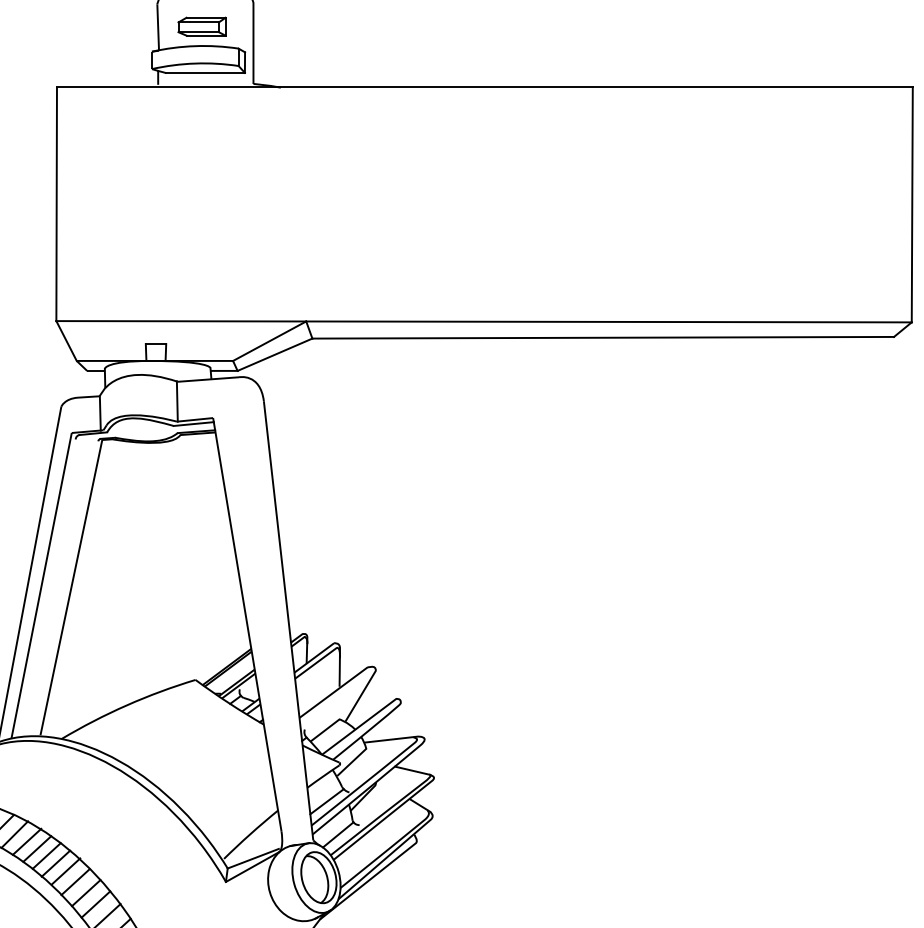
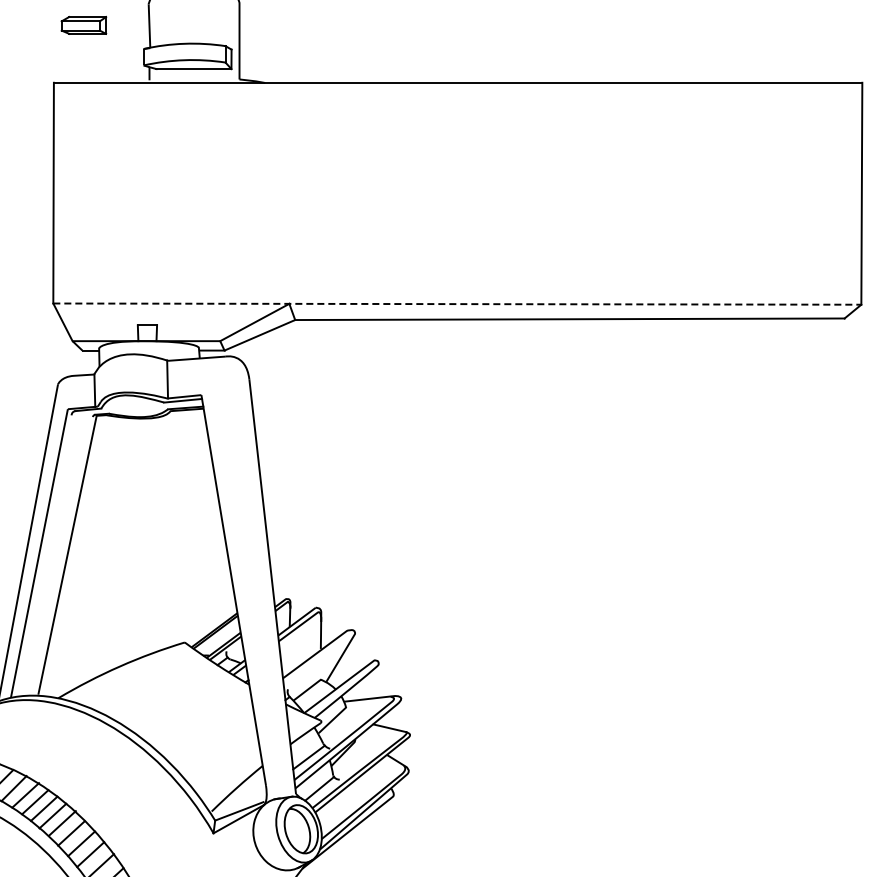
part: (201, 25) -> (83, 24), moved
line: (484, 322) -> (457, 304), solid -> dashed

